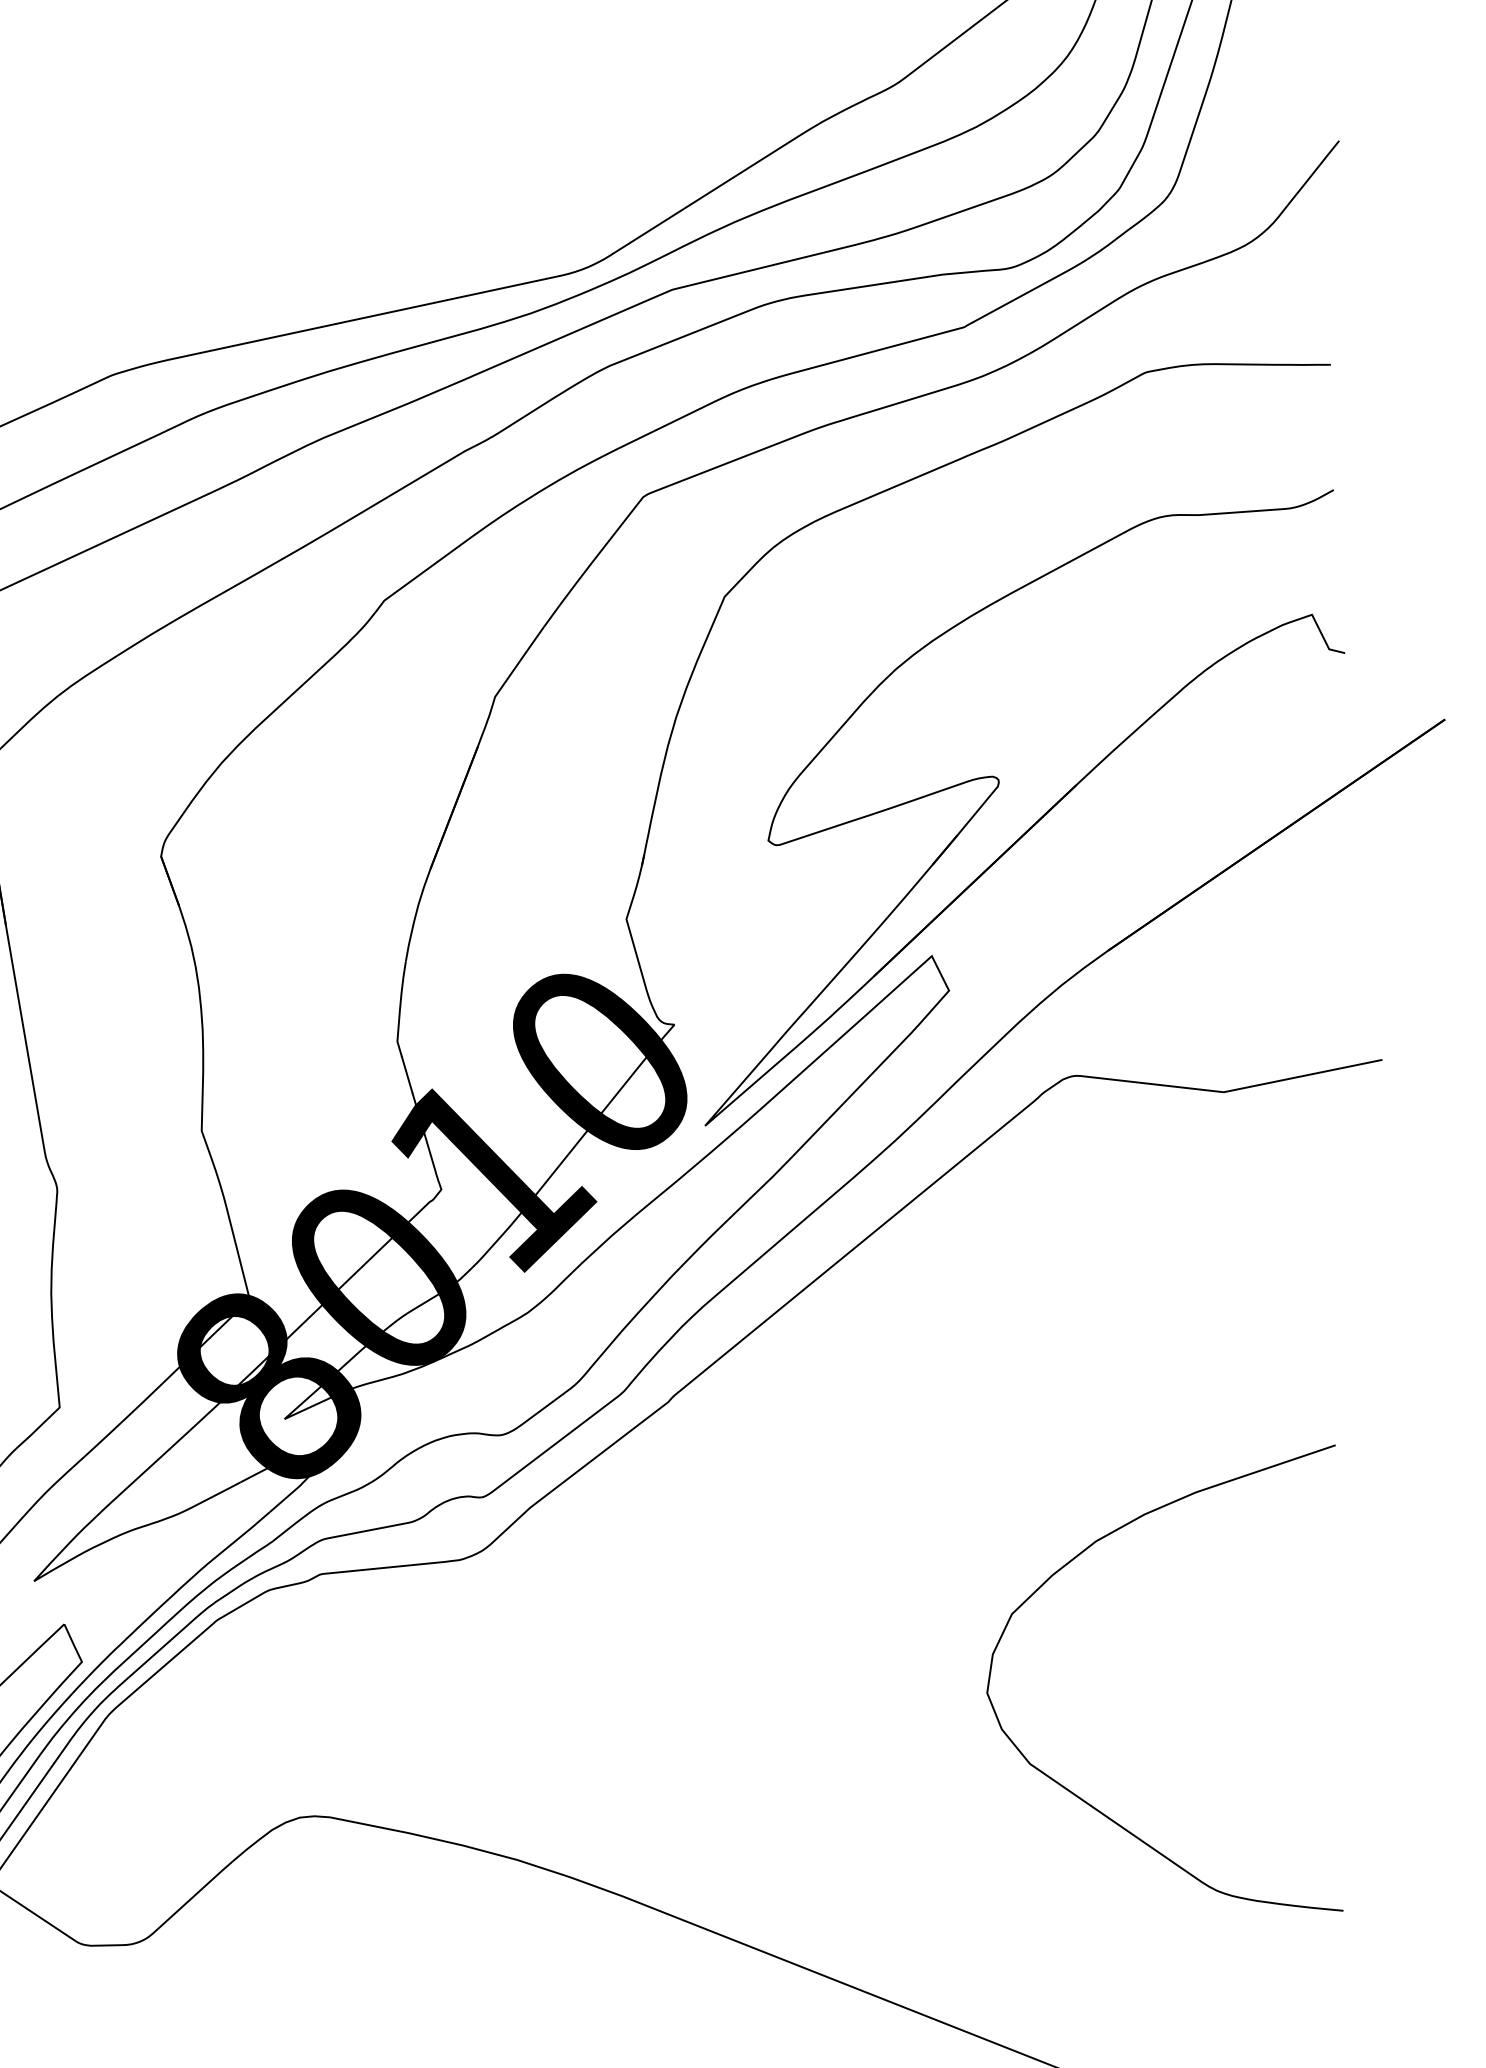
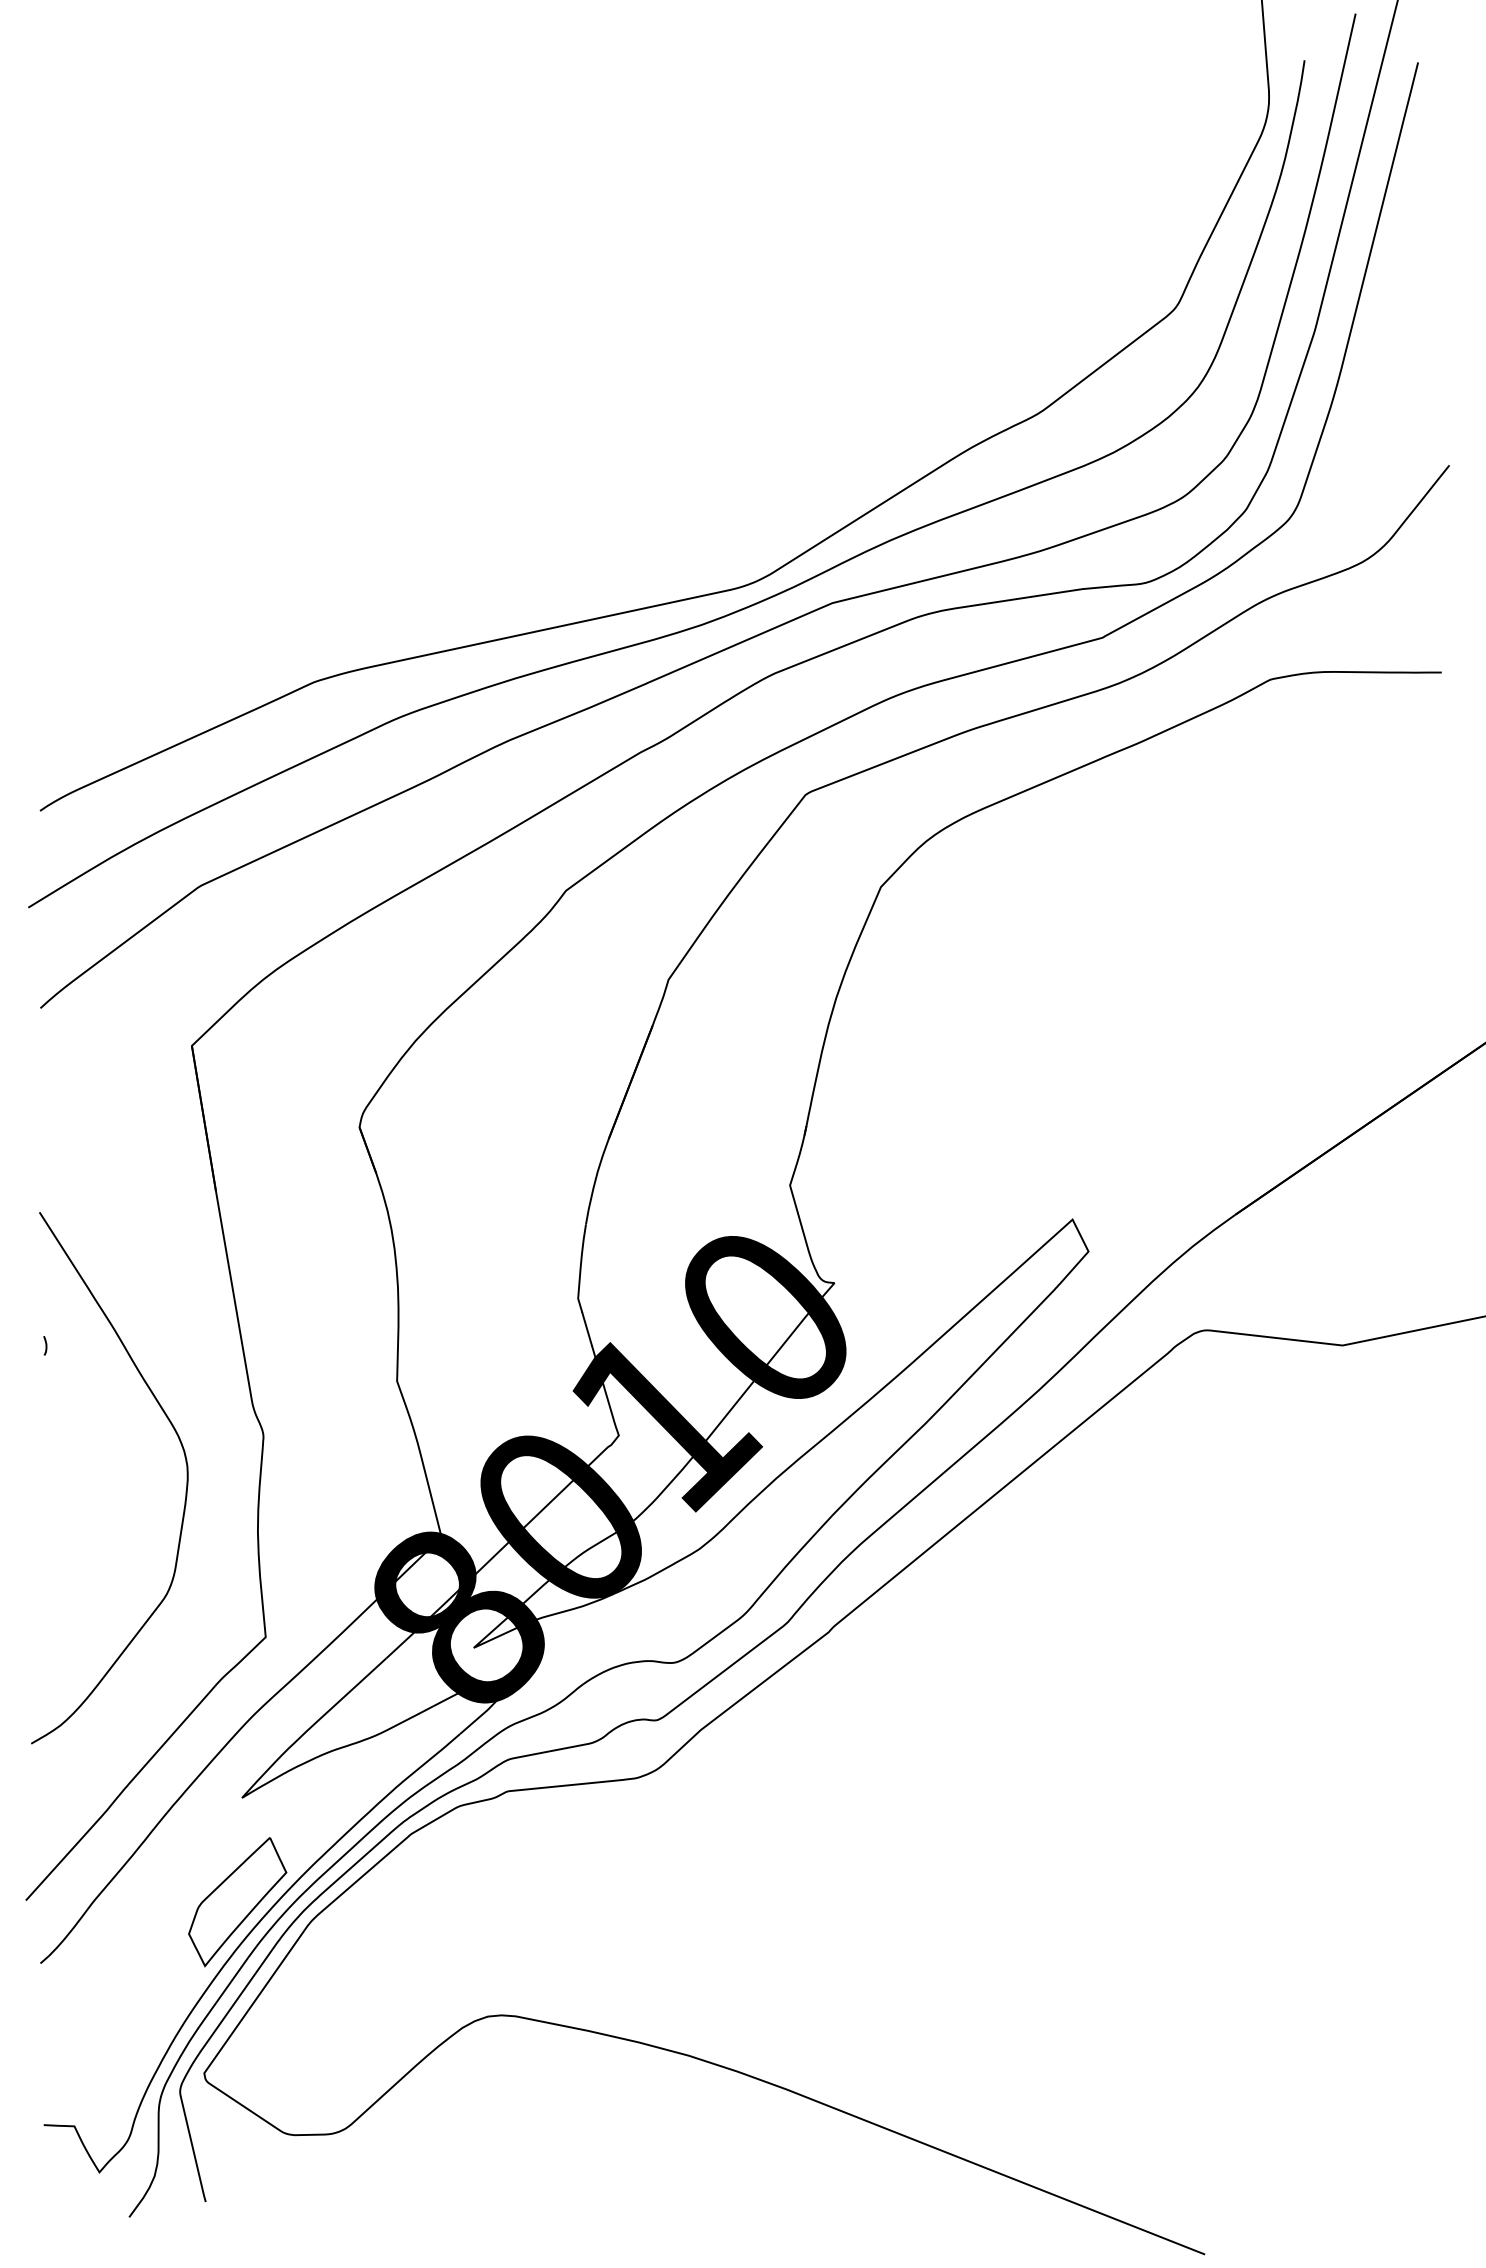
part: (1037, 819) -> (1170, 1093), removed
curve: (1085, 1800) -> (1214, 2000), removed

